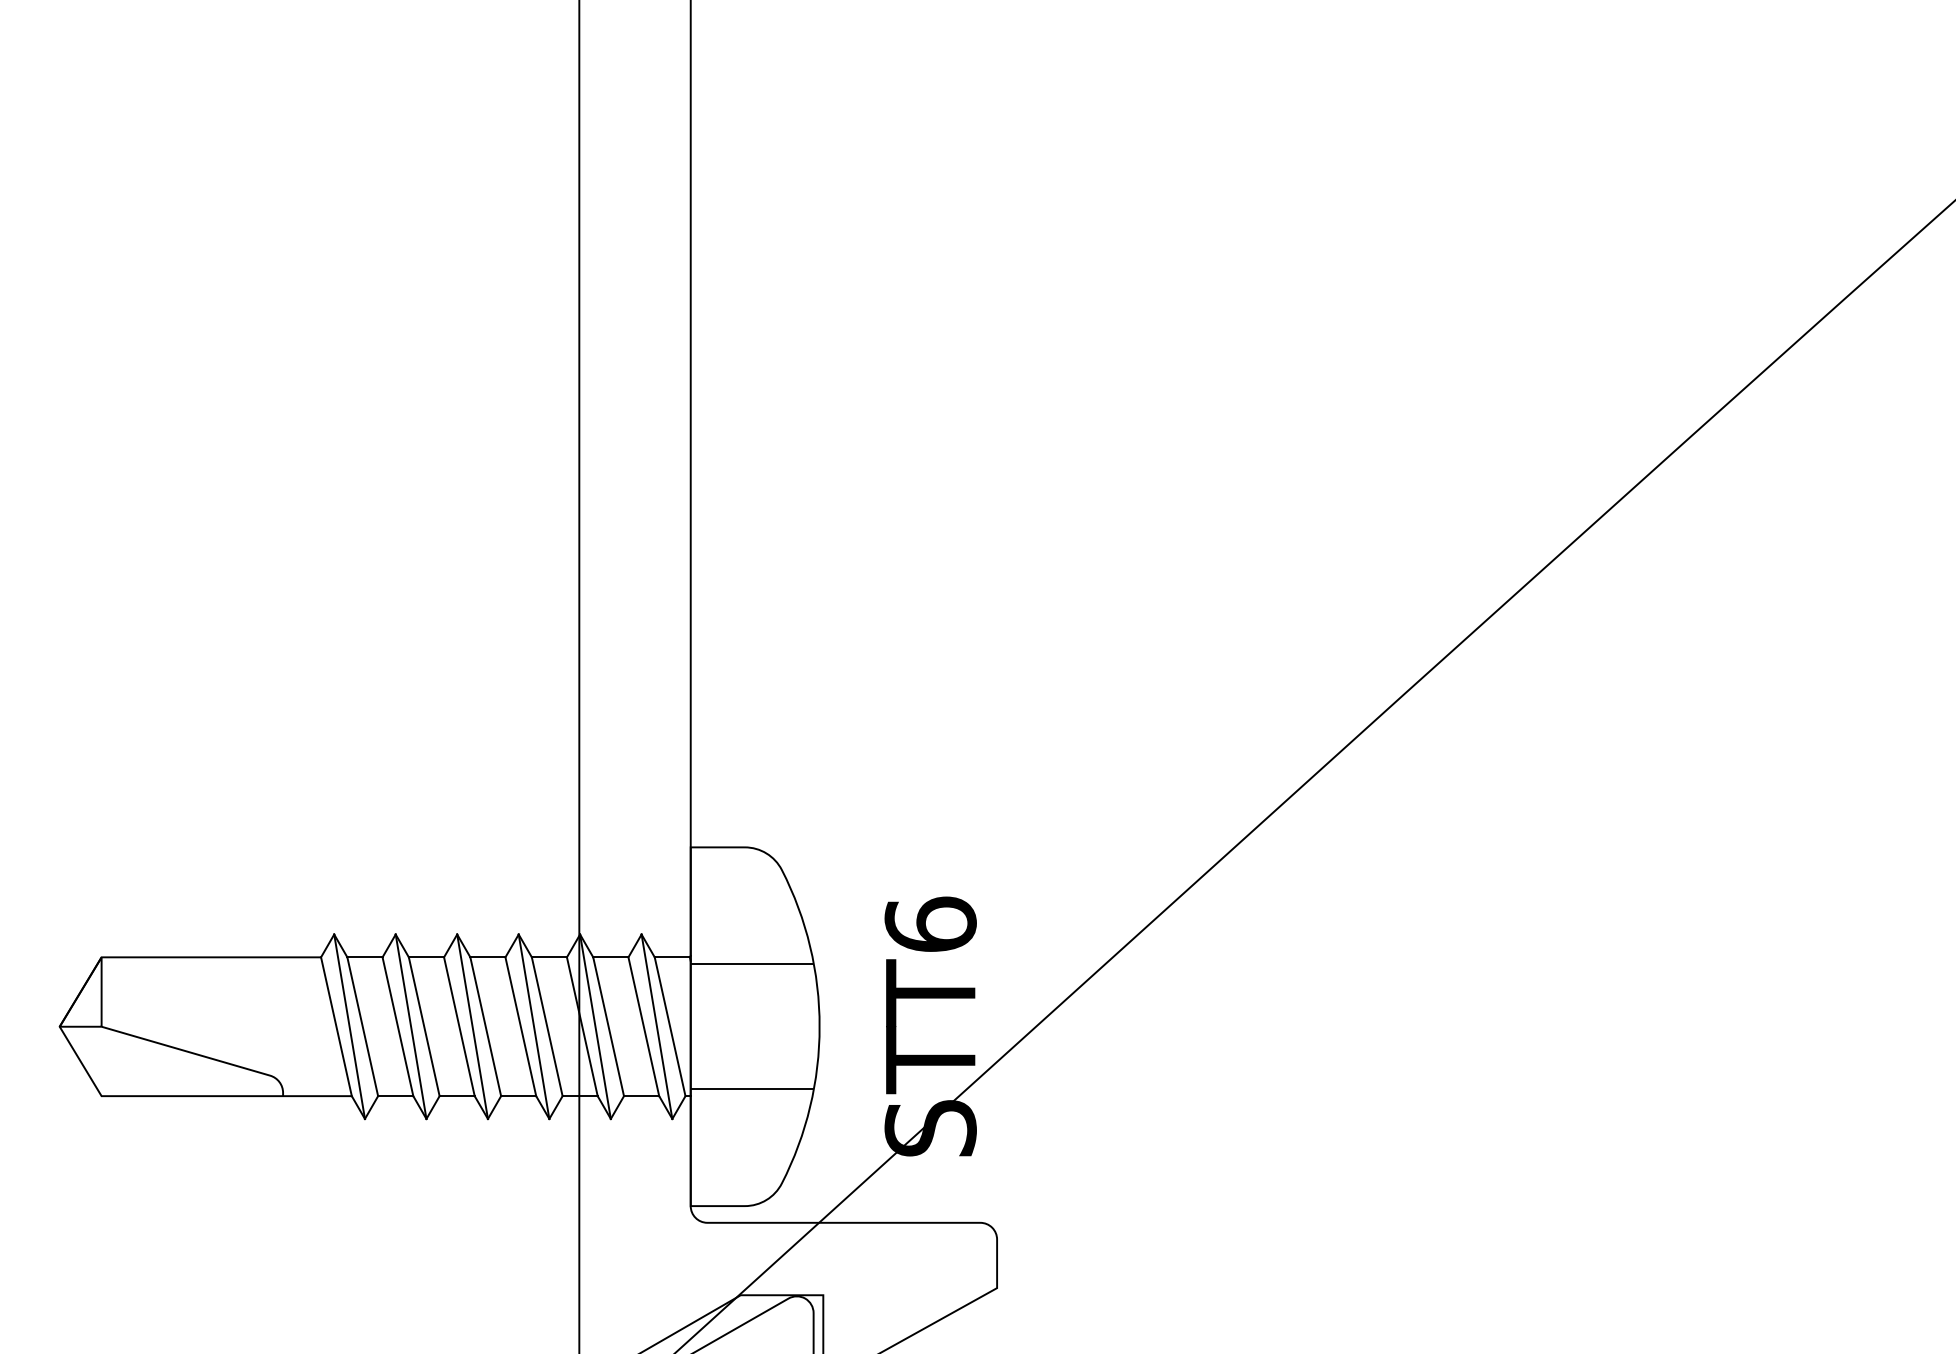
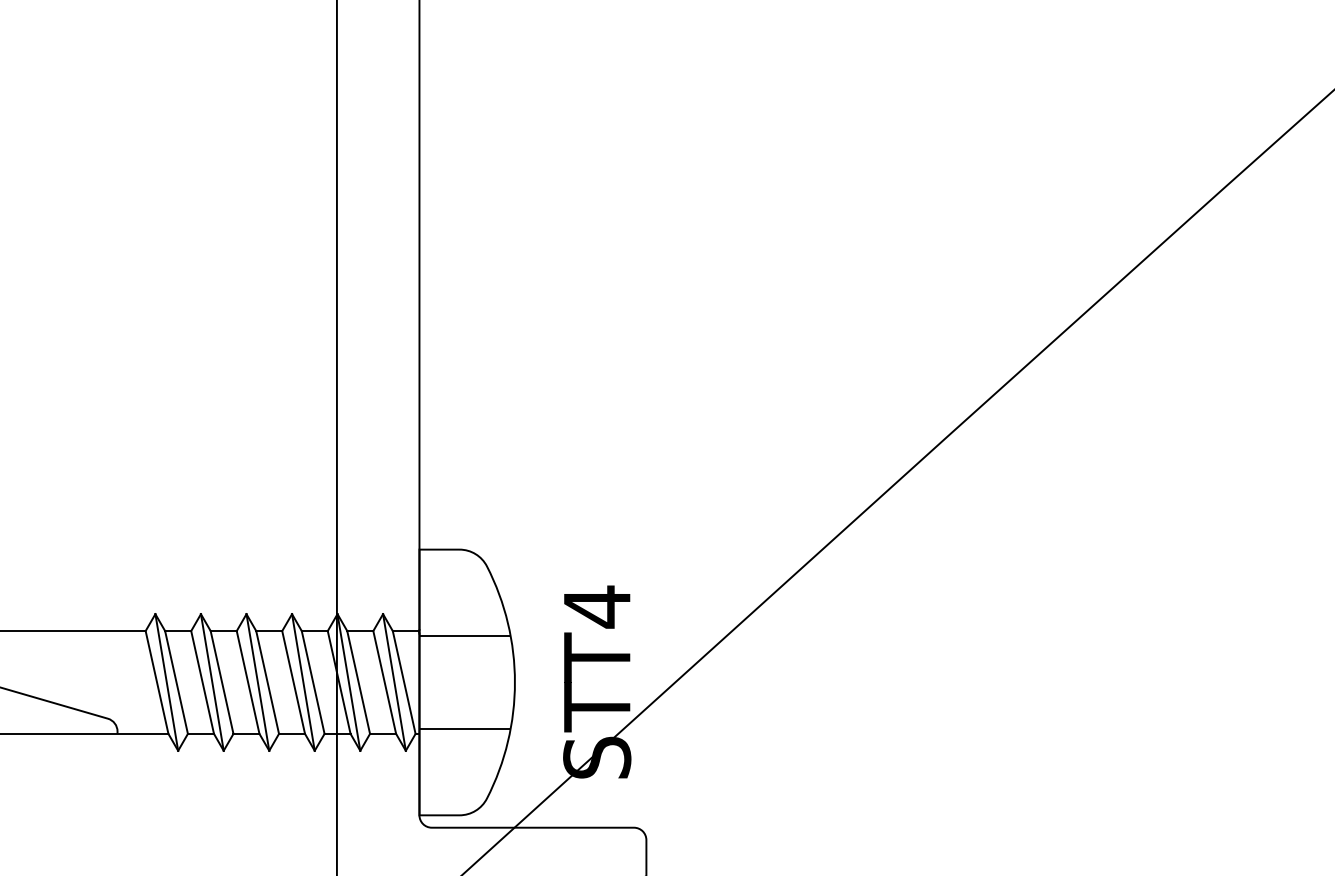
text: (930, 924) -> (597, 606), STT6 -> STT4

